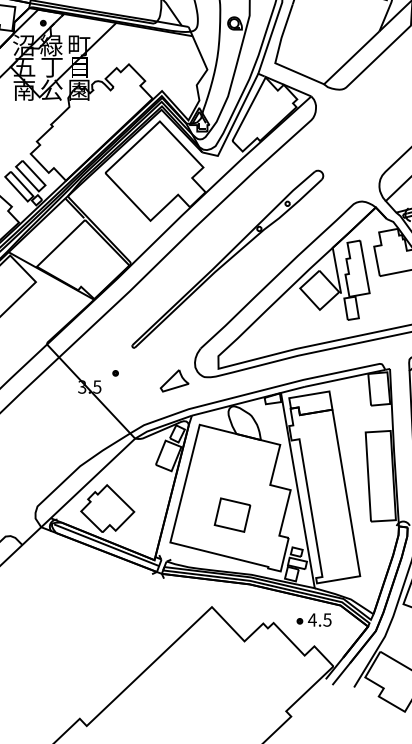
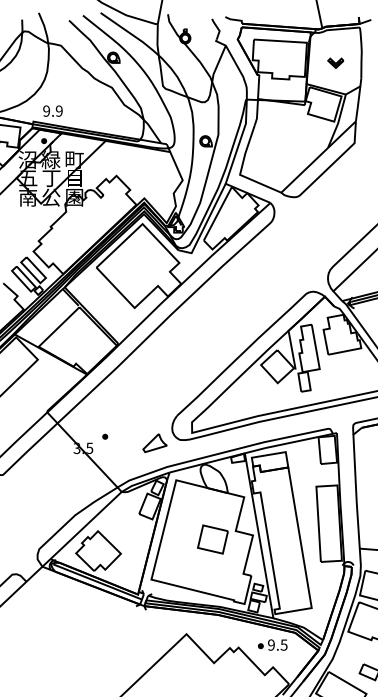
part: (227, 259) -> (199, 340), removed
part: (232, 515) -> (212, 539), moved
text: (312, 619) -> (271, 644), 4.5 -> 9.5

